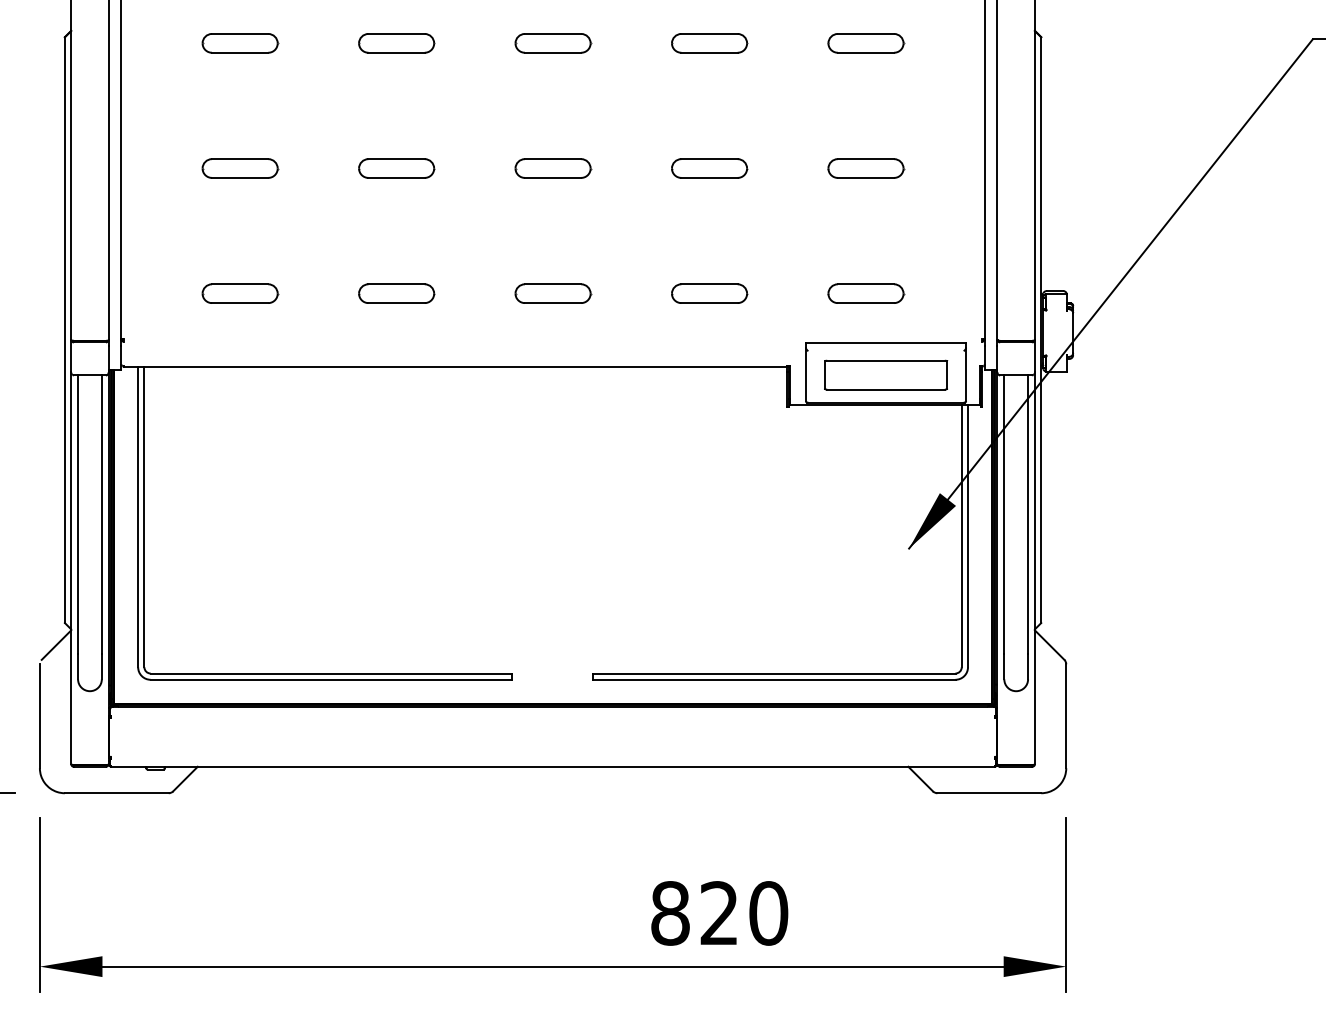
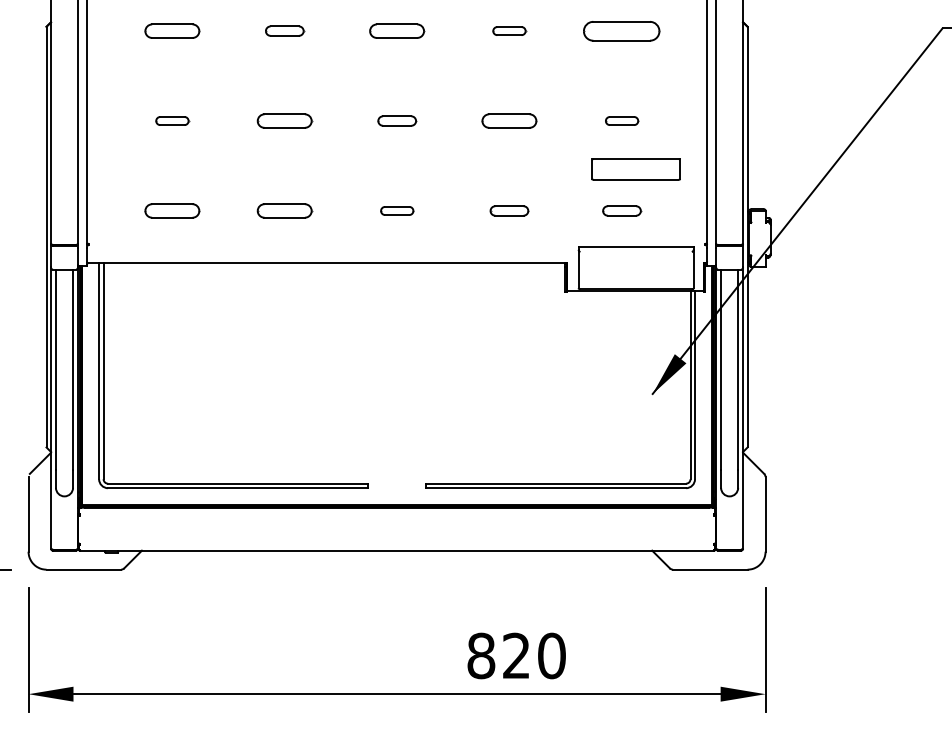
part: (396, 42) -> (284, 30), size x0.7
part: (709, 42) -> (509, 30), size x0.6
part: (865, 42) -> (621, 30), size x1.4
part: (240, 167) -> (172, 120), size x0.6
part: (553, 167) -> (397, 120), size x0.7
part: (867, 167) -> (622, 120), size x0.6
part: (553, 293) -> (397, 210), size x0.6
part: (709, 293) -> (509, 210), size x0.7
part: (867, 293) -> (622, 210), size x0.7
part: (885, 375) -> (635, 169), moved

